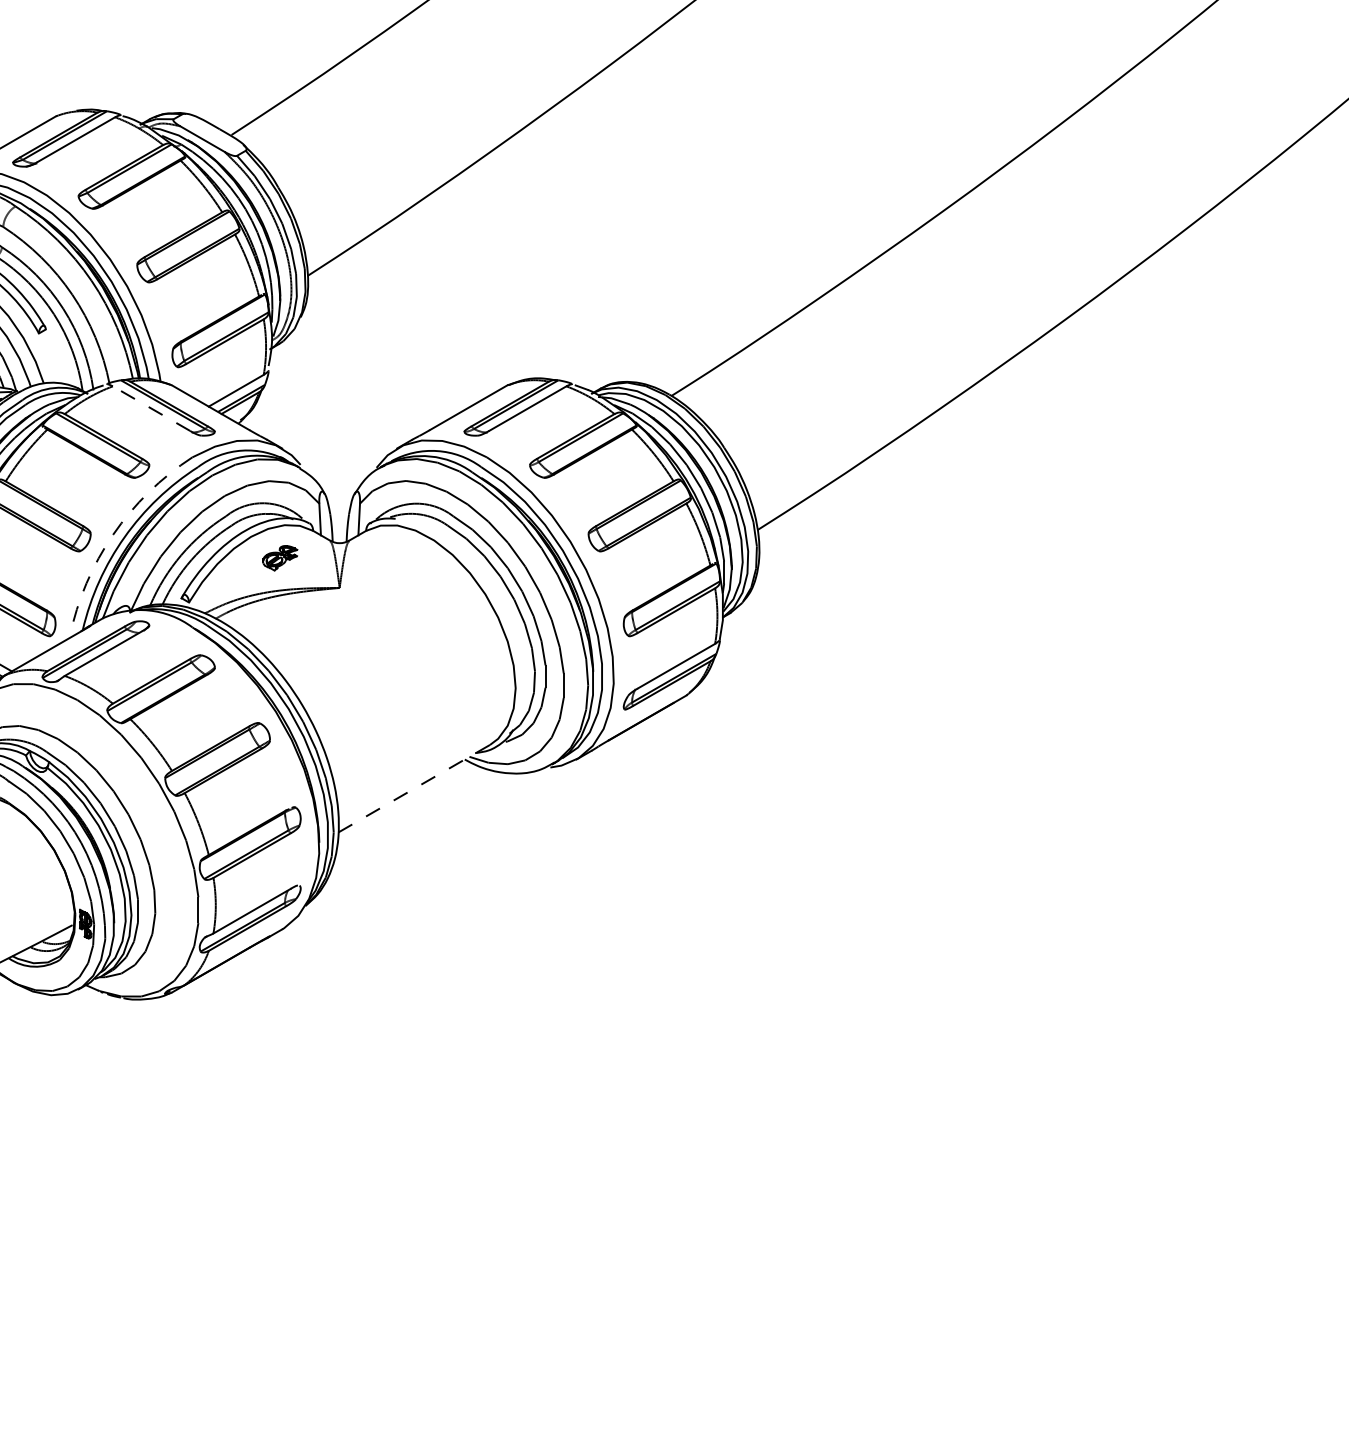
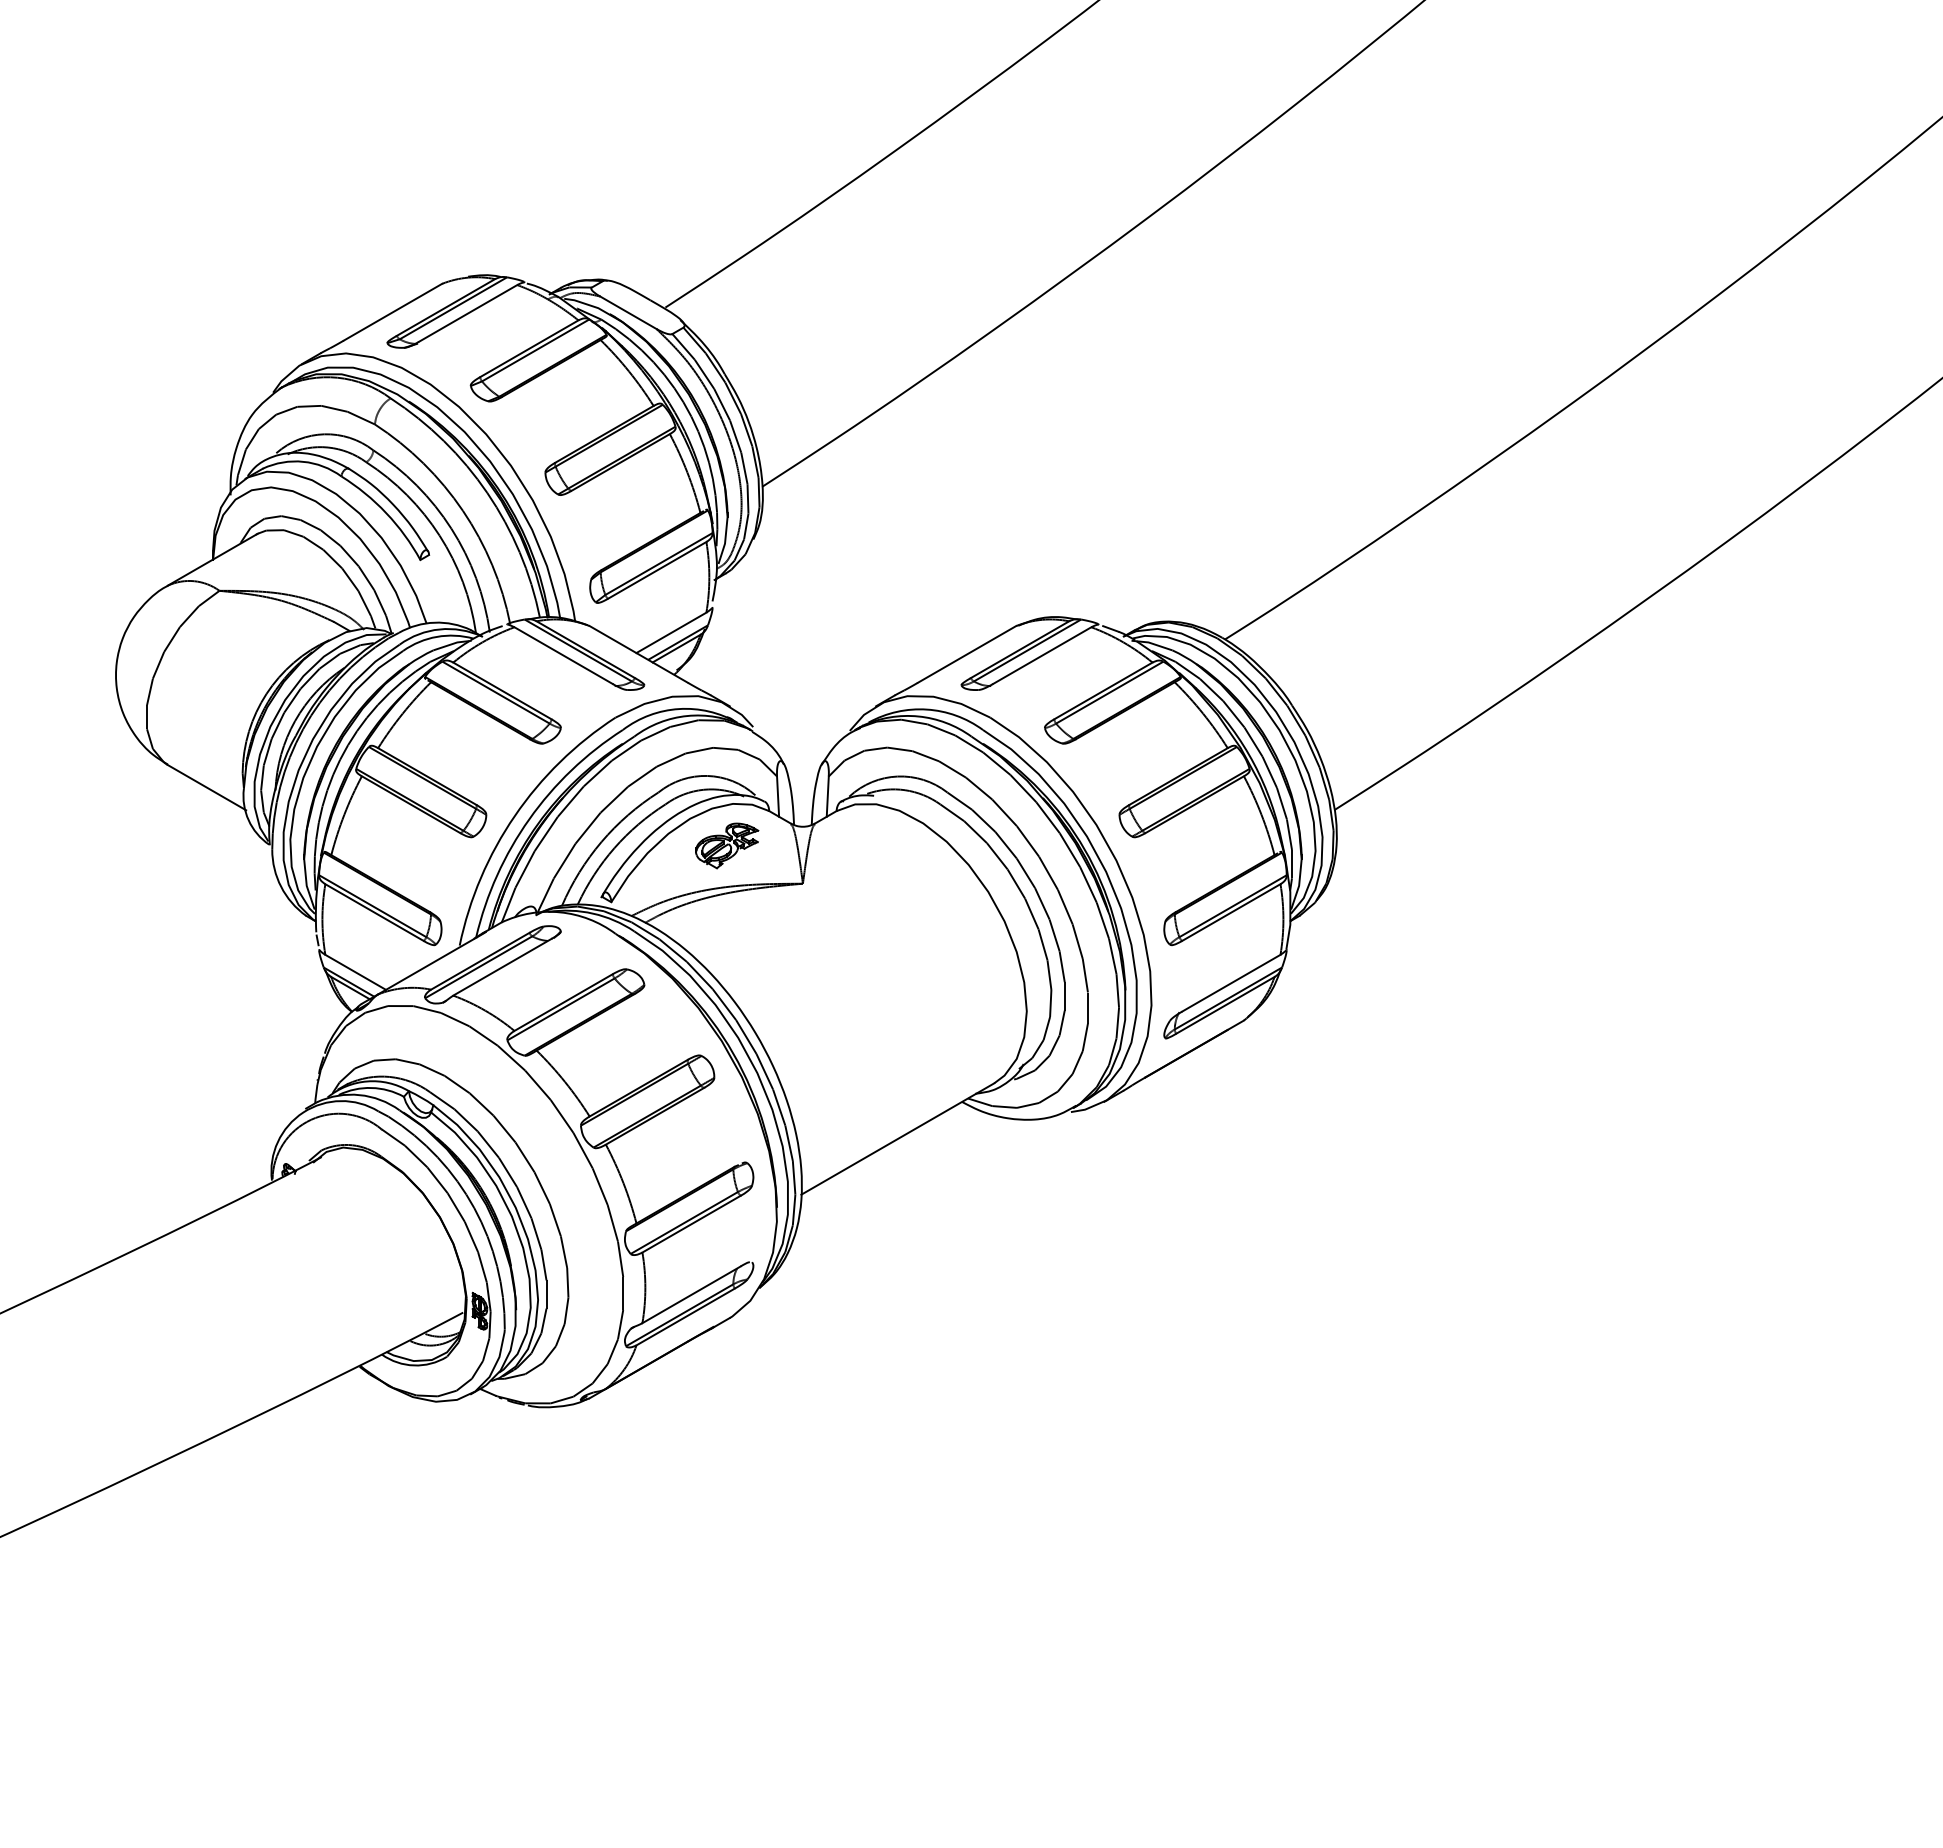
line: (151, 408) -> (563, 655), dashed -> solid
arc: (112, 534) -> (514, 815), dashed -> solid
part: (280, 557) -> (727, 845), size x1.43
line: (414, 788) -> (898, 1138), dashed -> solid

